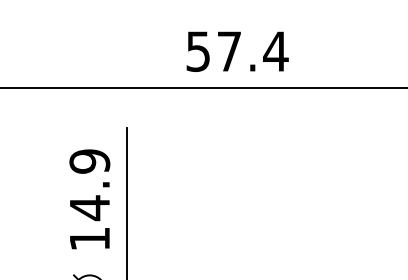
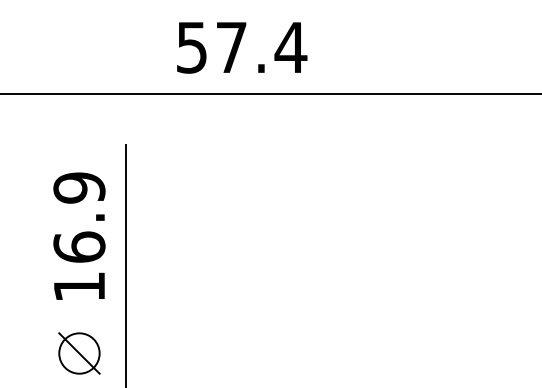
text: (237, 51) -> (242, 47), moved
text: (89, 208) -> (79, 247), 14.9 -> 16.9

